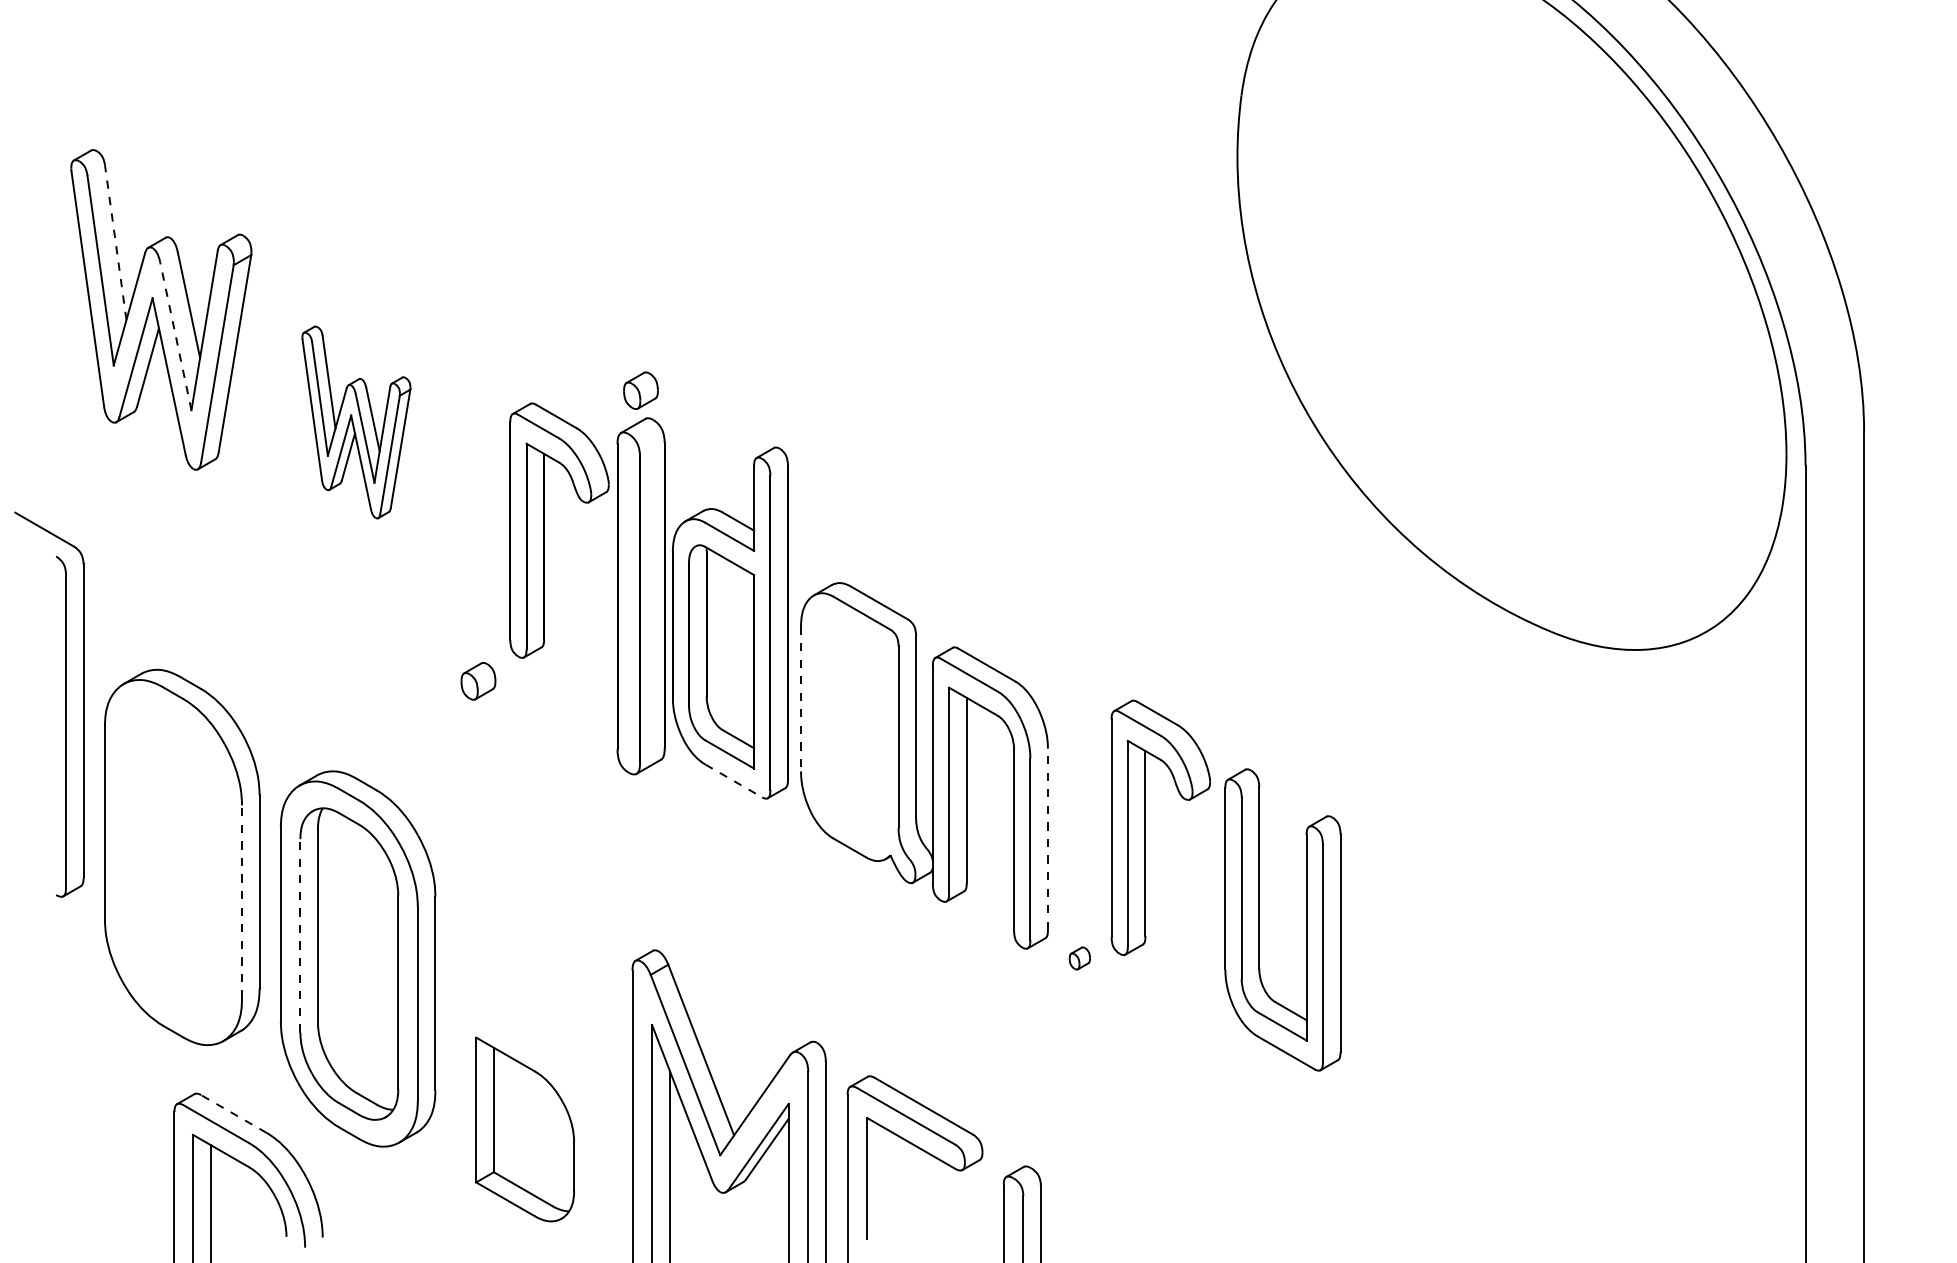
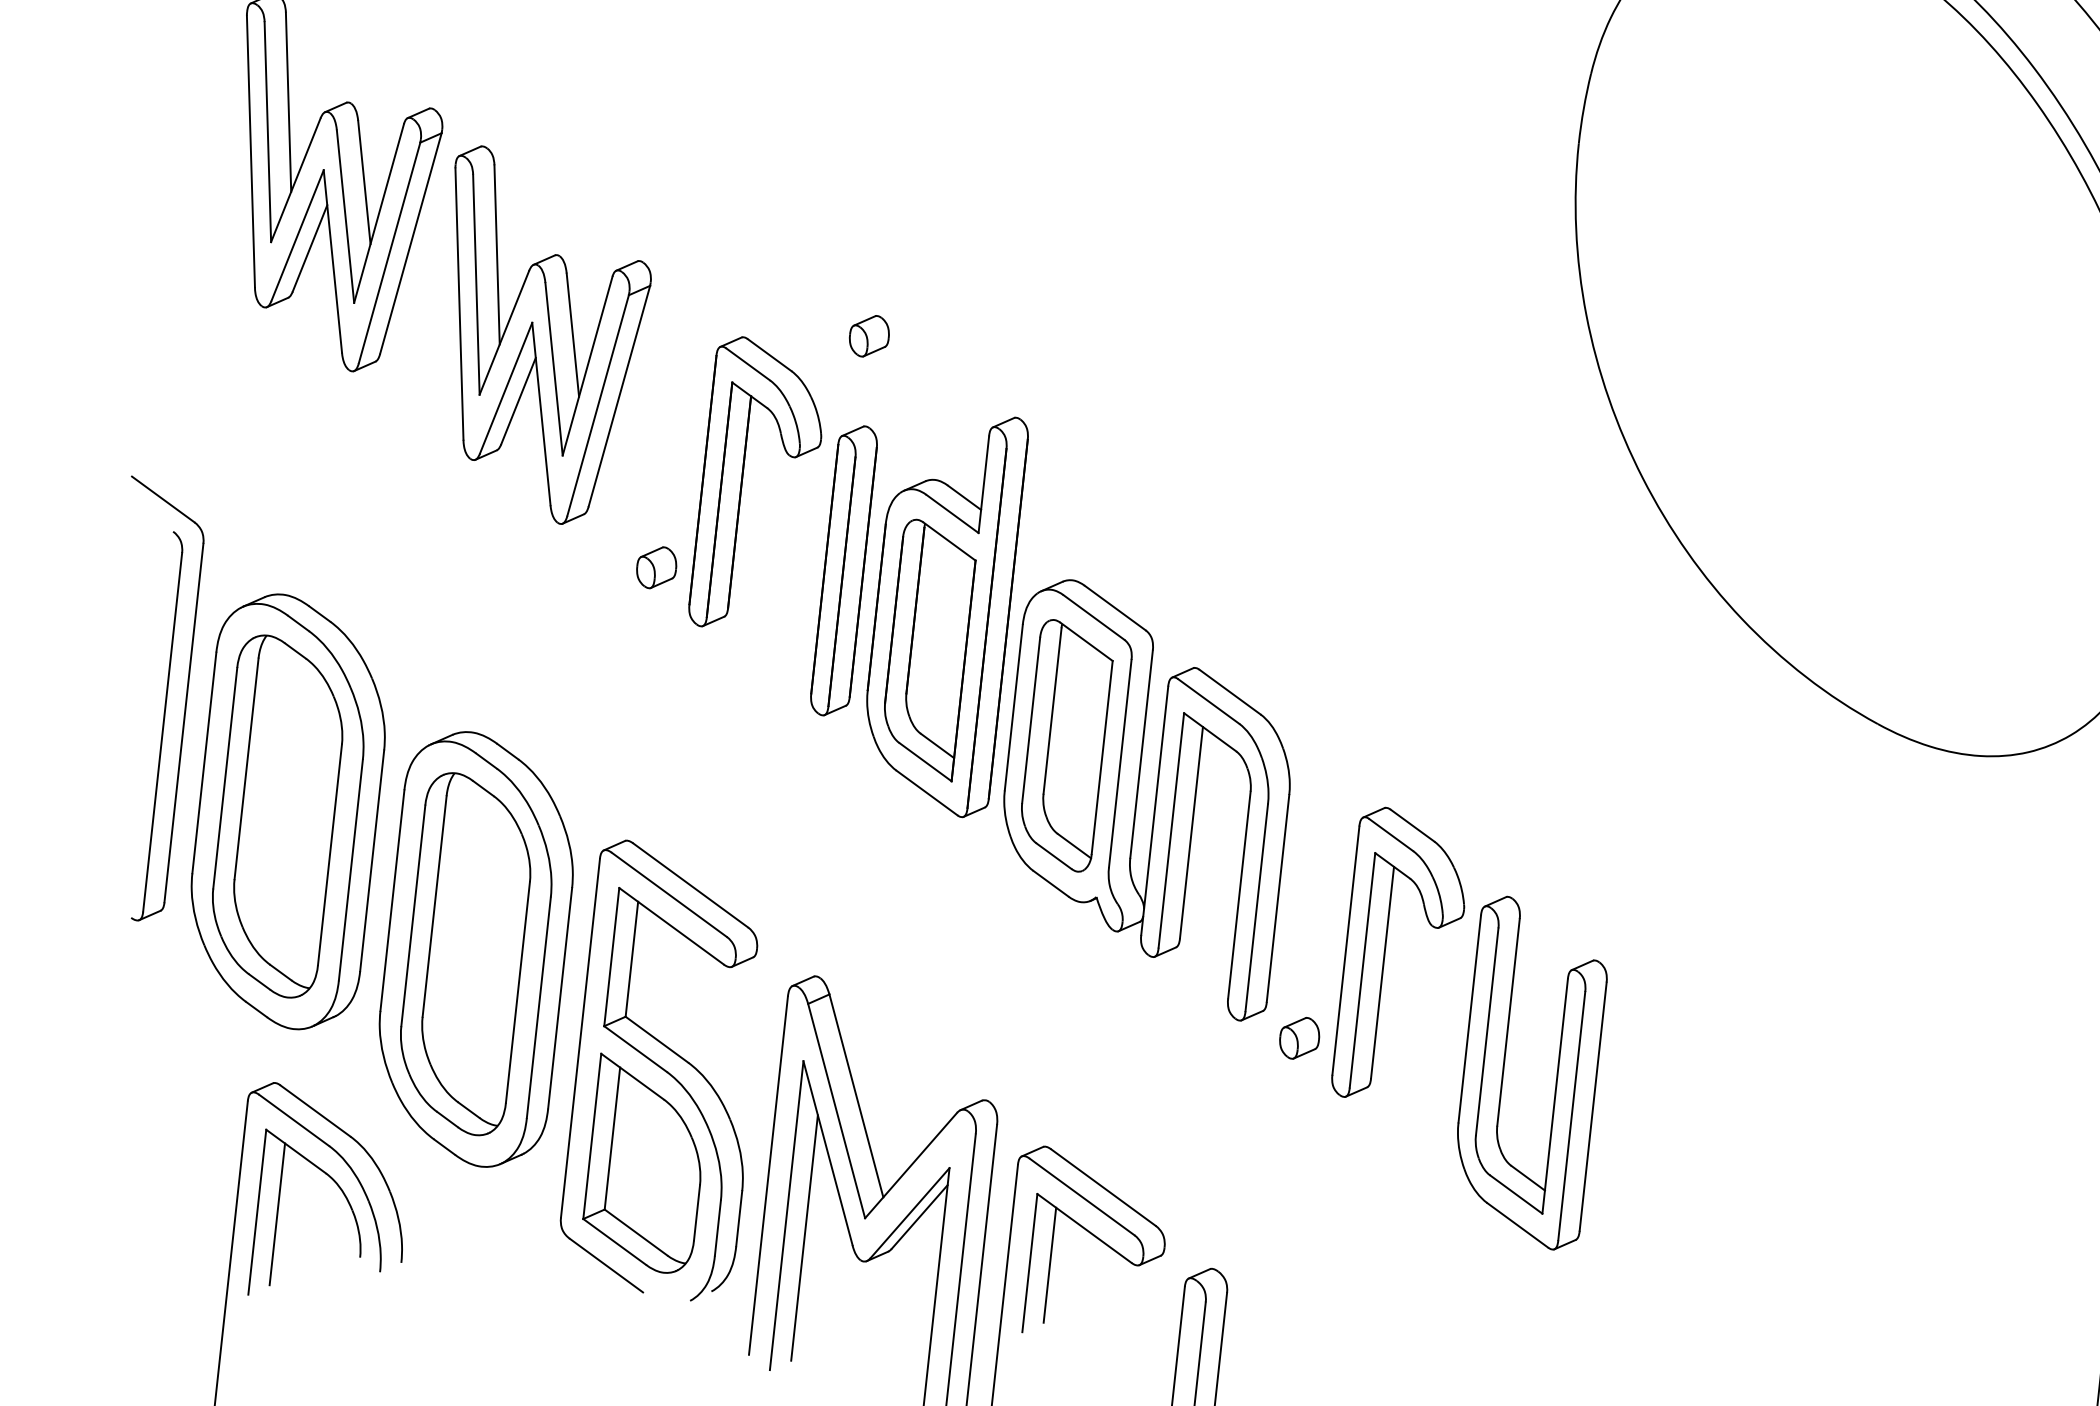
line: (115, 242) -> (288, 102), dashed -> solid
line: (175, 336) -> (345, 216), dashed -> solid
part: (356, 422) -> (540, 337), size x1.67
part: (640, 596) -> (843, 570), size x0.71
part: (478, 681) -> (656, 567), moved
line: (801, 698) -> (1014, 707), dashed -> solid
part: (65, 704) -> (165, 701), moved
part: (849, 726) -> (1065, 745), added
line: (733, 781) -> (926, 793), dashed -> solid
part: (1145, 827) -> (1384, 954), moved
line: (1047, 839) -> (1277, 898), dashed -> solid
part: (173, 862) -> (277, 816), added
line: (242, 902) -> (351, 870), dashed -> solid
part: (1259, 919) -> (1503, 1069), moved
line: (300, 935) -> (413, 915), dashed -> solid
part: (1079, 958) -> (1299, 1038), size x1.67
part: (533, 1046) -> (665, 1071), added
line: (234, 1114) -> (315, 1111), dashed -> solid
line: (884, 1178) -> (1049, 1265), added

